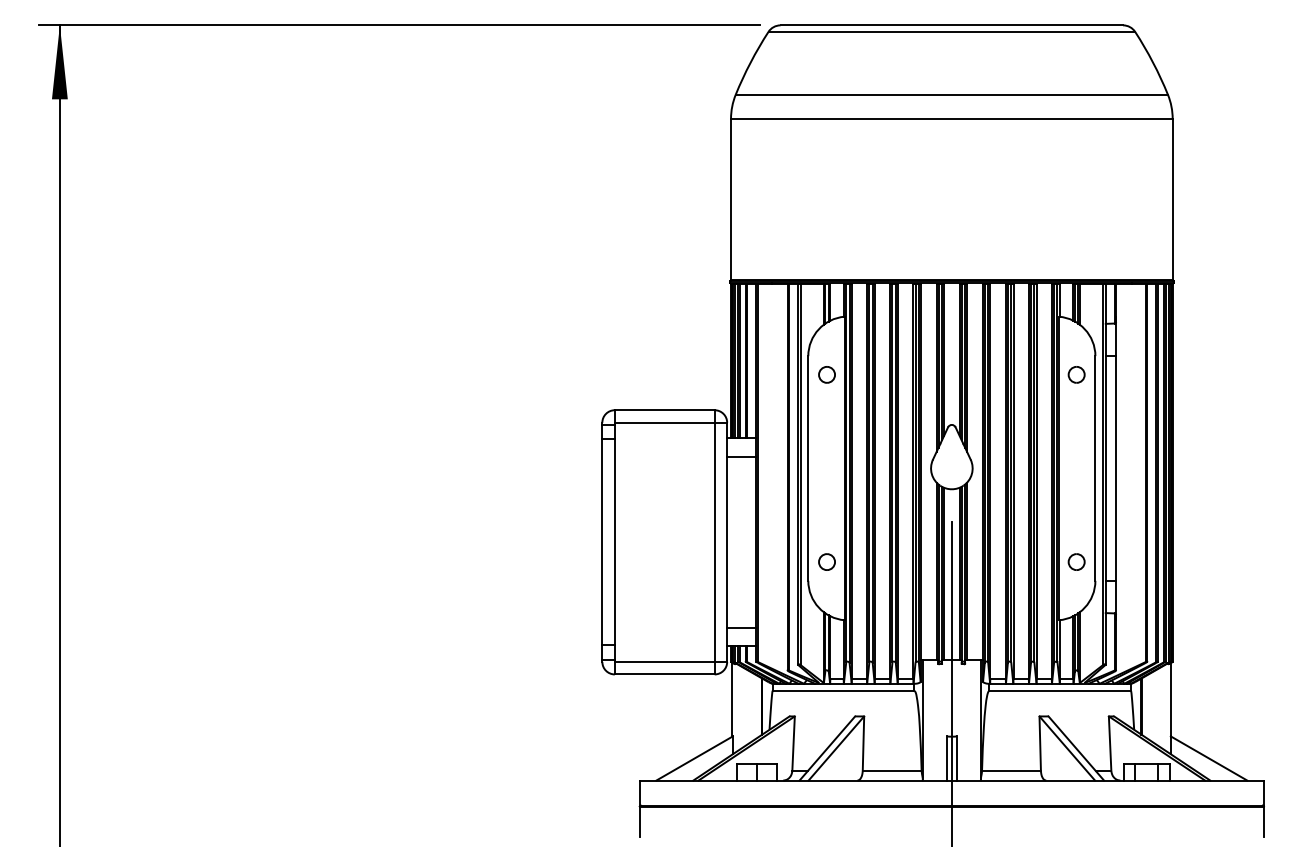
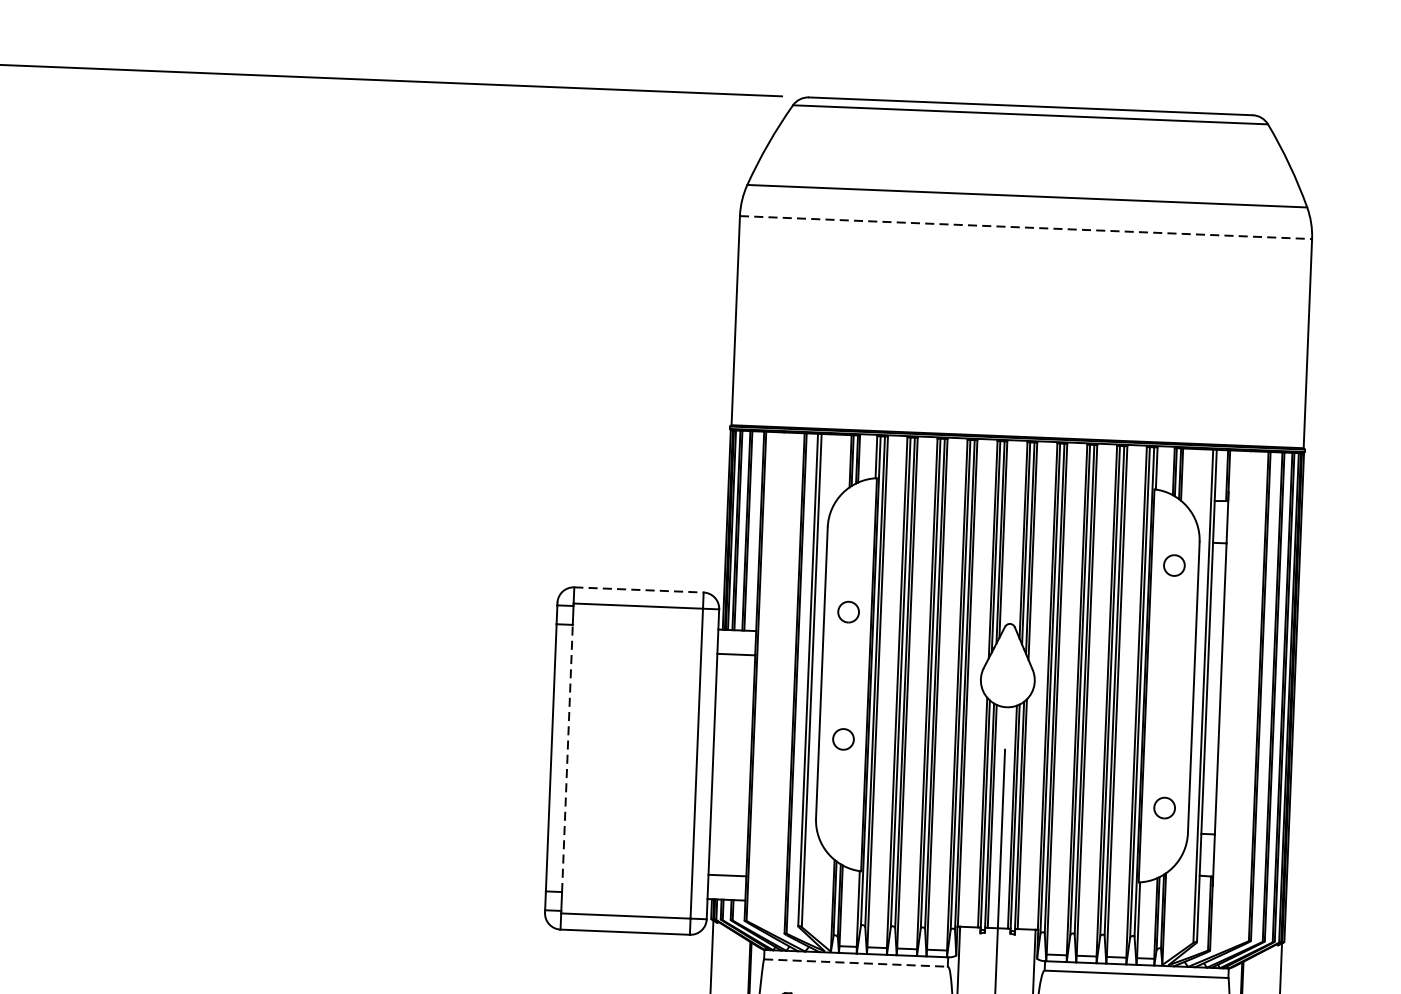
line: (951, 118) -> (1025, 226), solid -> dashed
part: (826, 374) -> (847, 611), moved
line: (664, 410) -> (638, 590), solid -> dashed
line: (614, 541) -> (567, 757), solid -> dashed
part: (826, 561) -> (842, 738), moved
line: (843, 691) -> (855, 963), solid -> dashed

